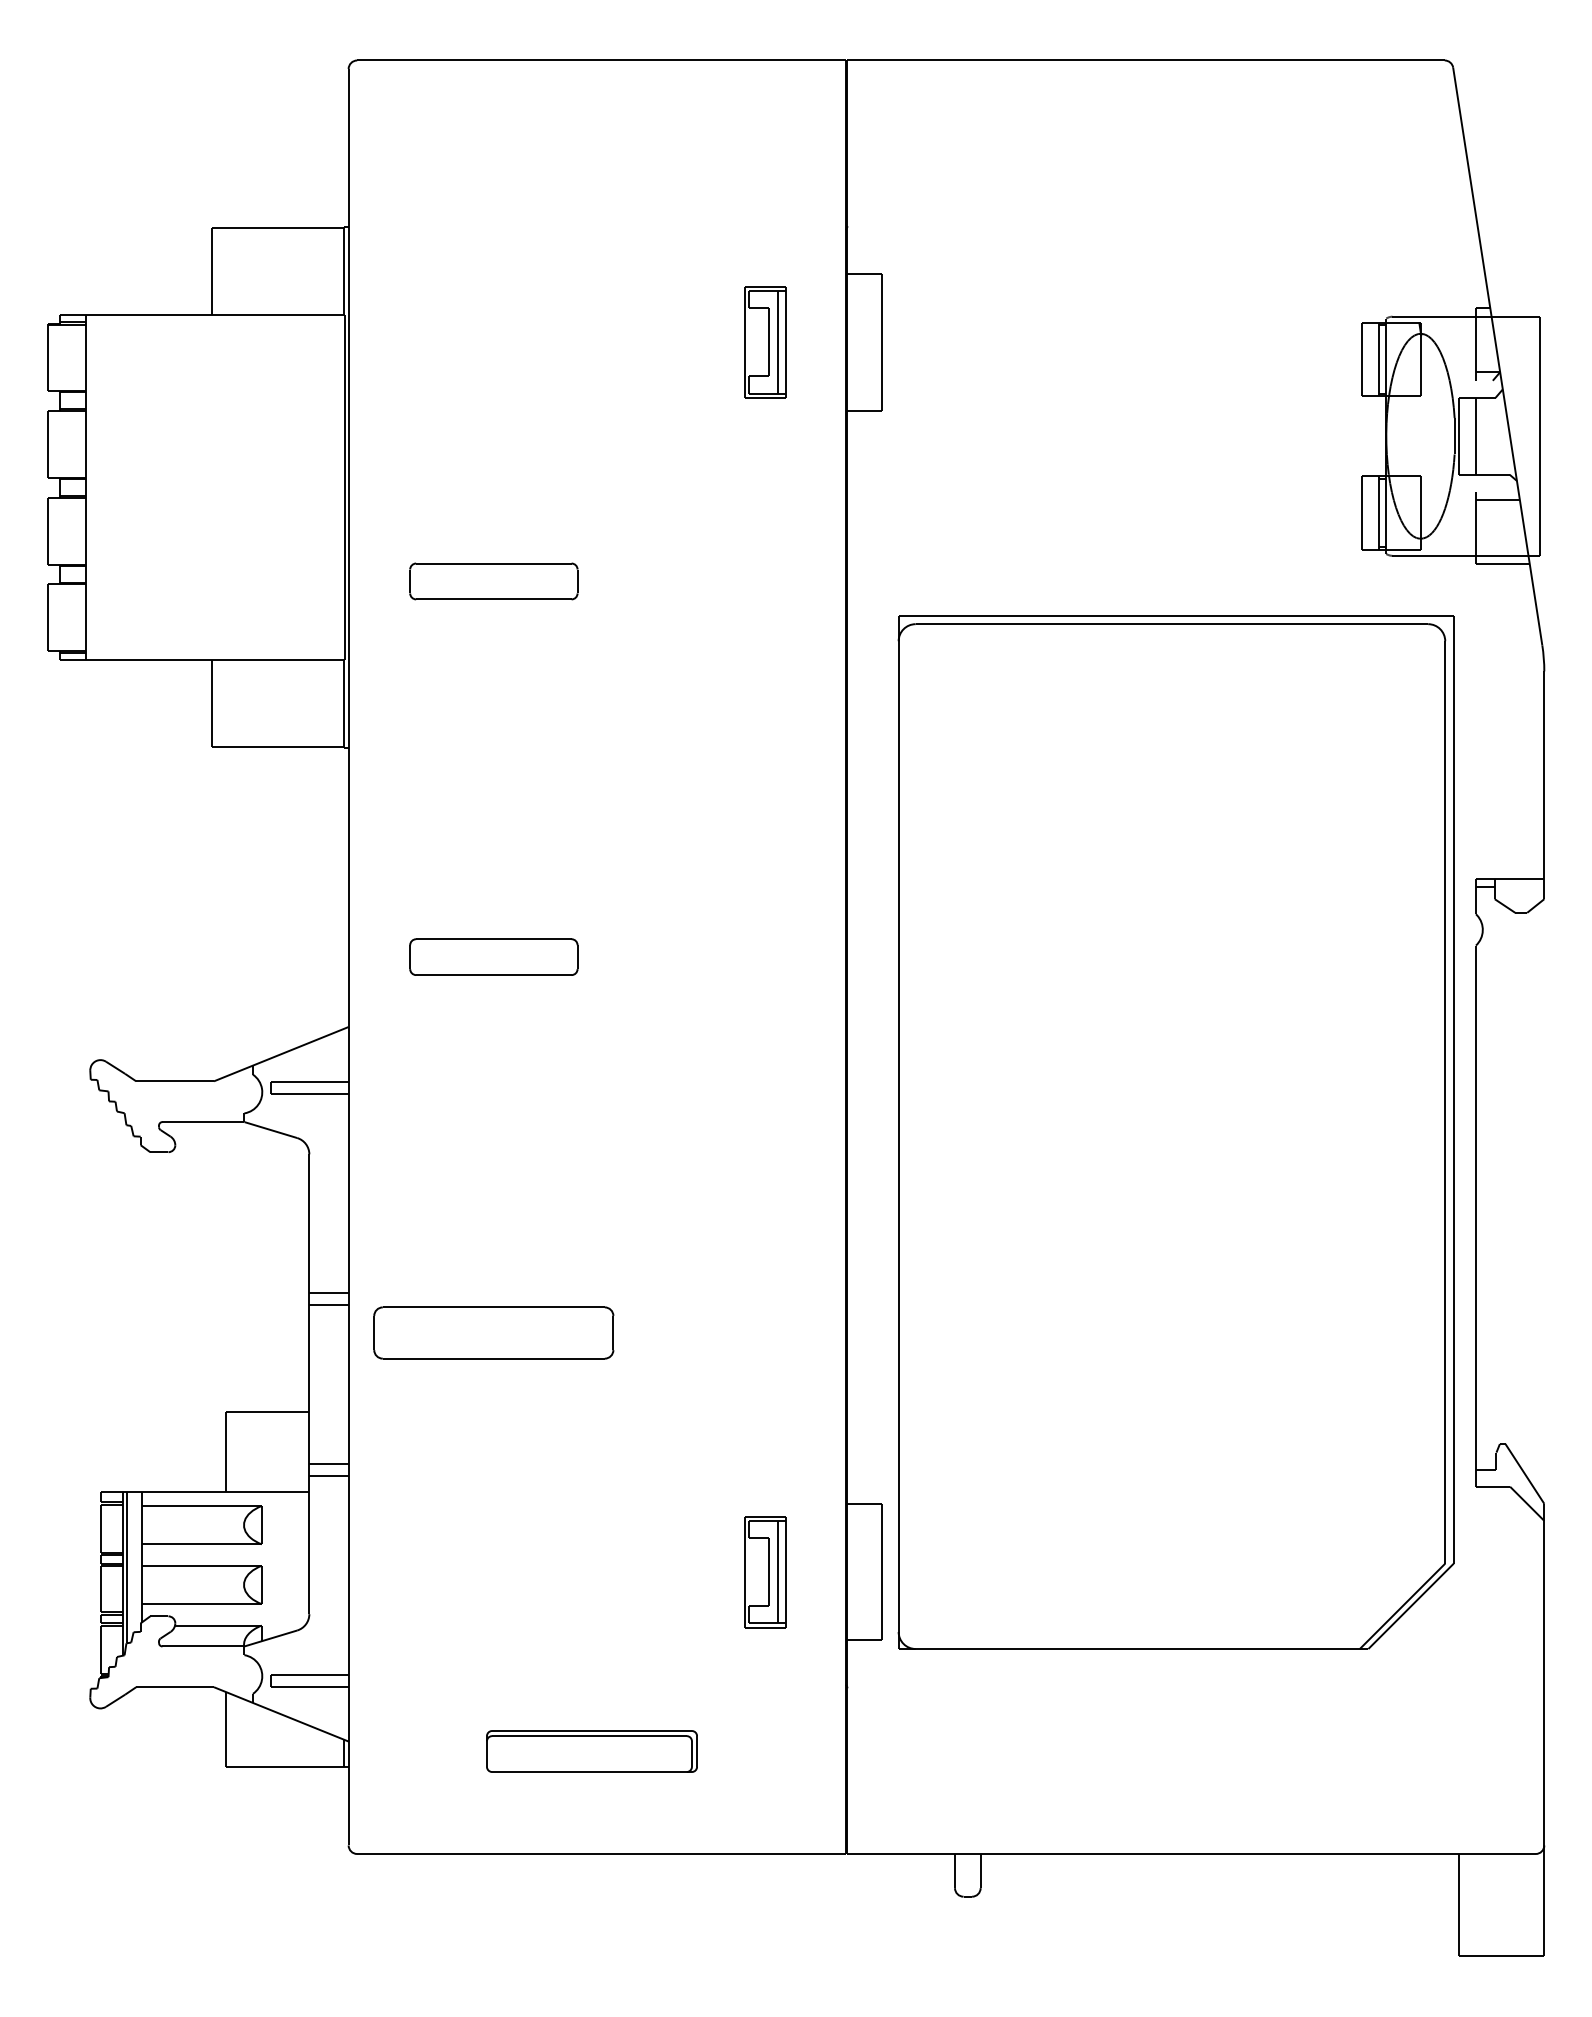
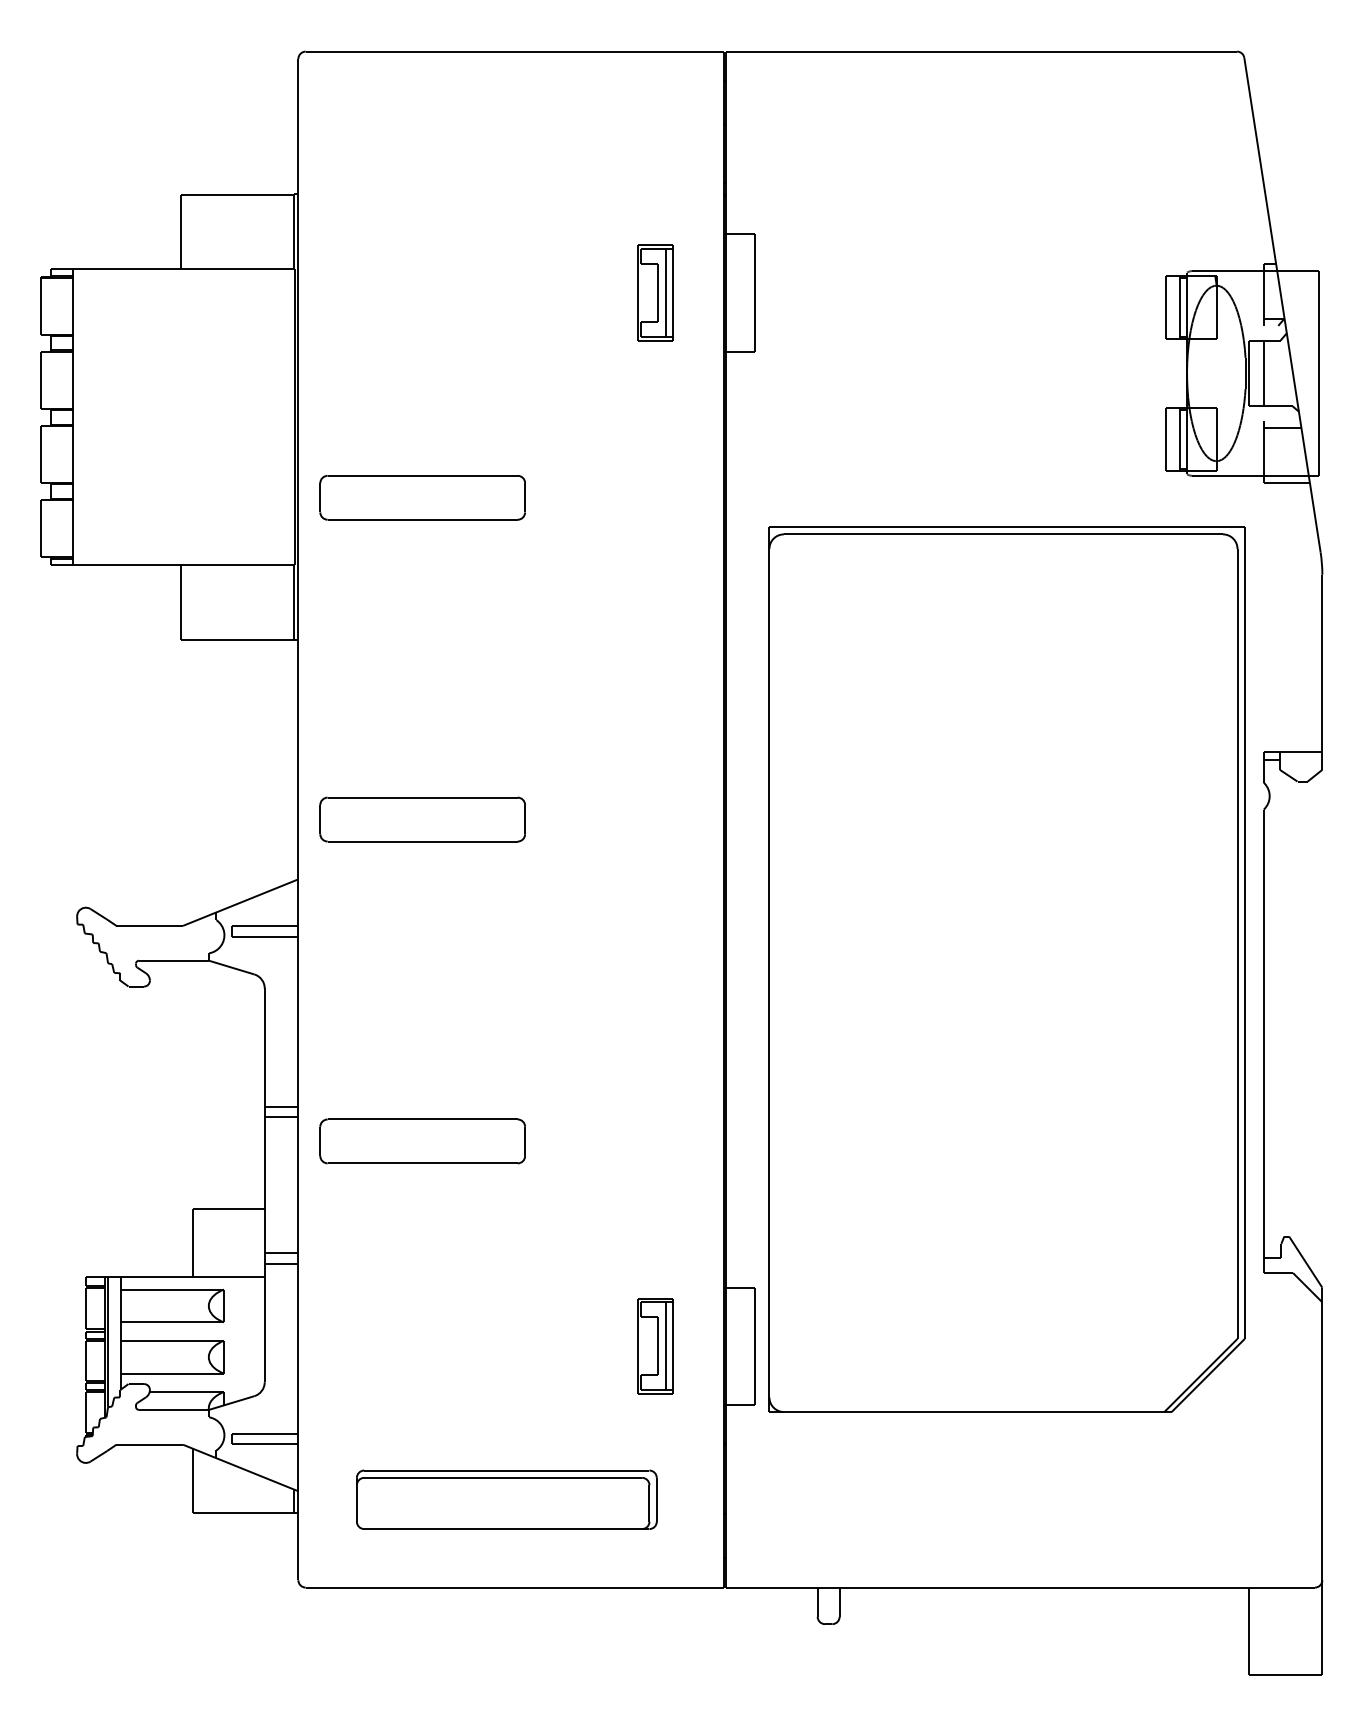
part: (493, 581) -> (422, 497), size x1.43
part: (493, 956) -> (422, 818), size x1.43
part: (591, 1751) -> (506, 1499), size x1.67

